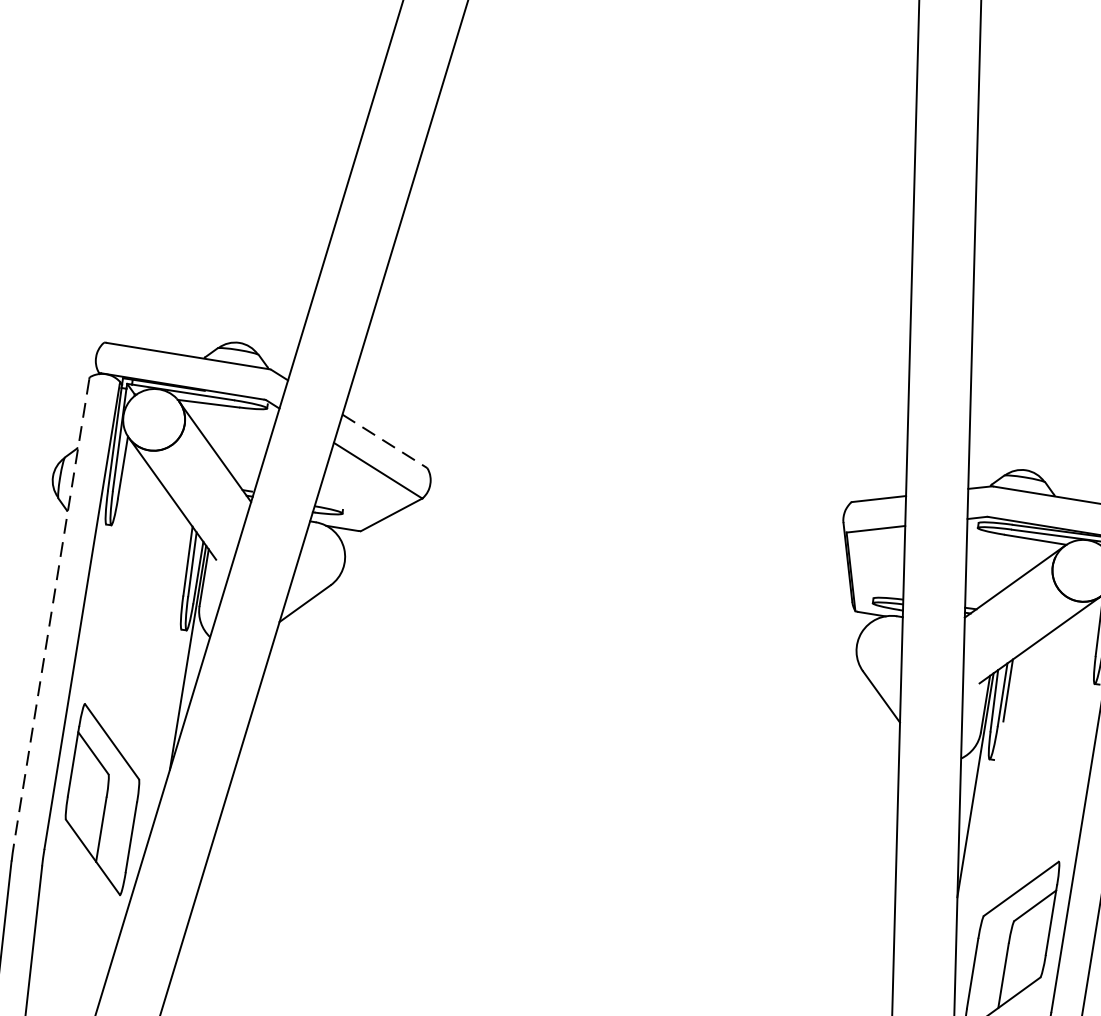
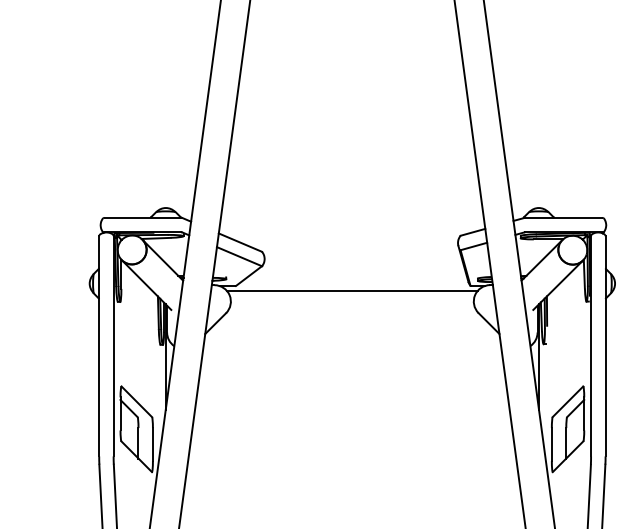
line: (385, 441) -> (240, 242), dashed -> solid
line: (604, 580) -> (352, 290), added
line: (52, 612) -> (99, 346), dashed -> solid

